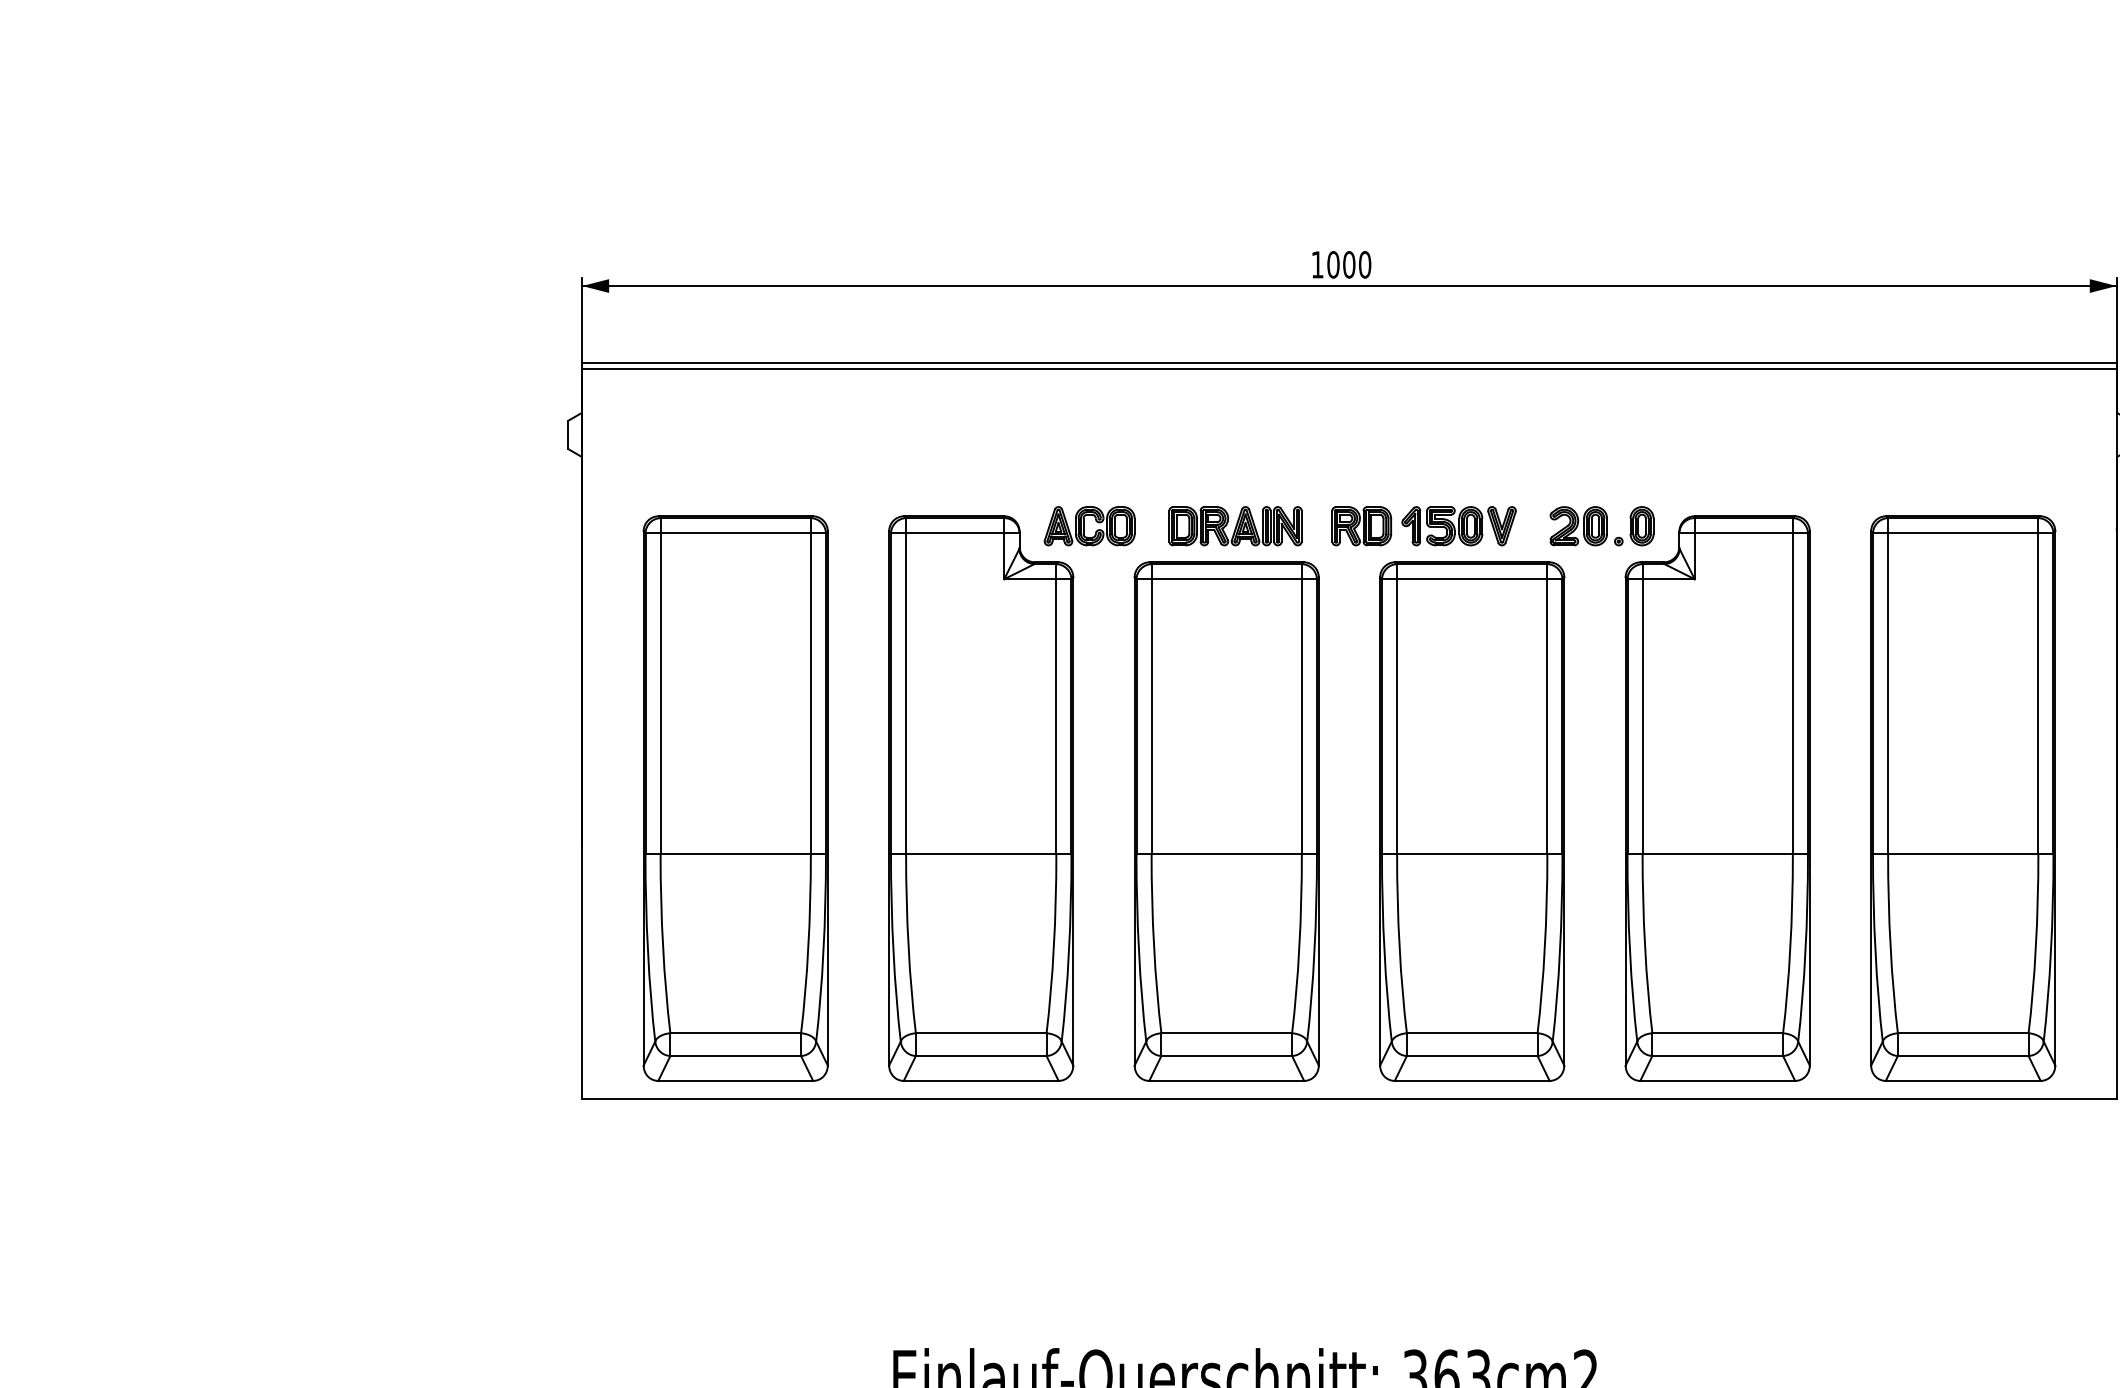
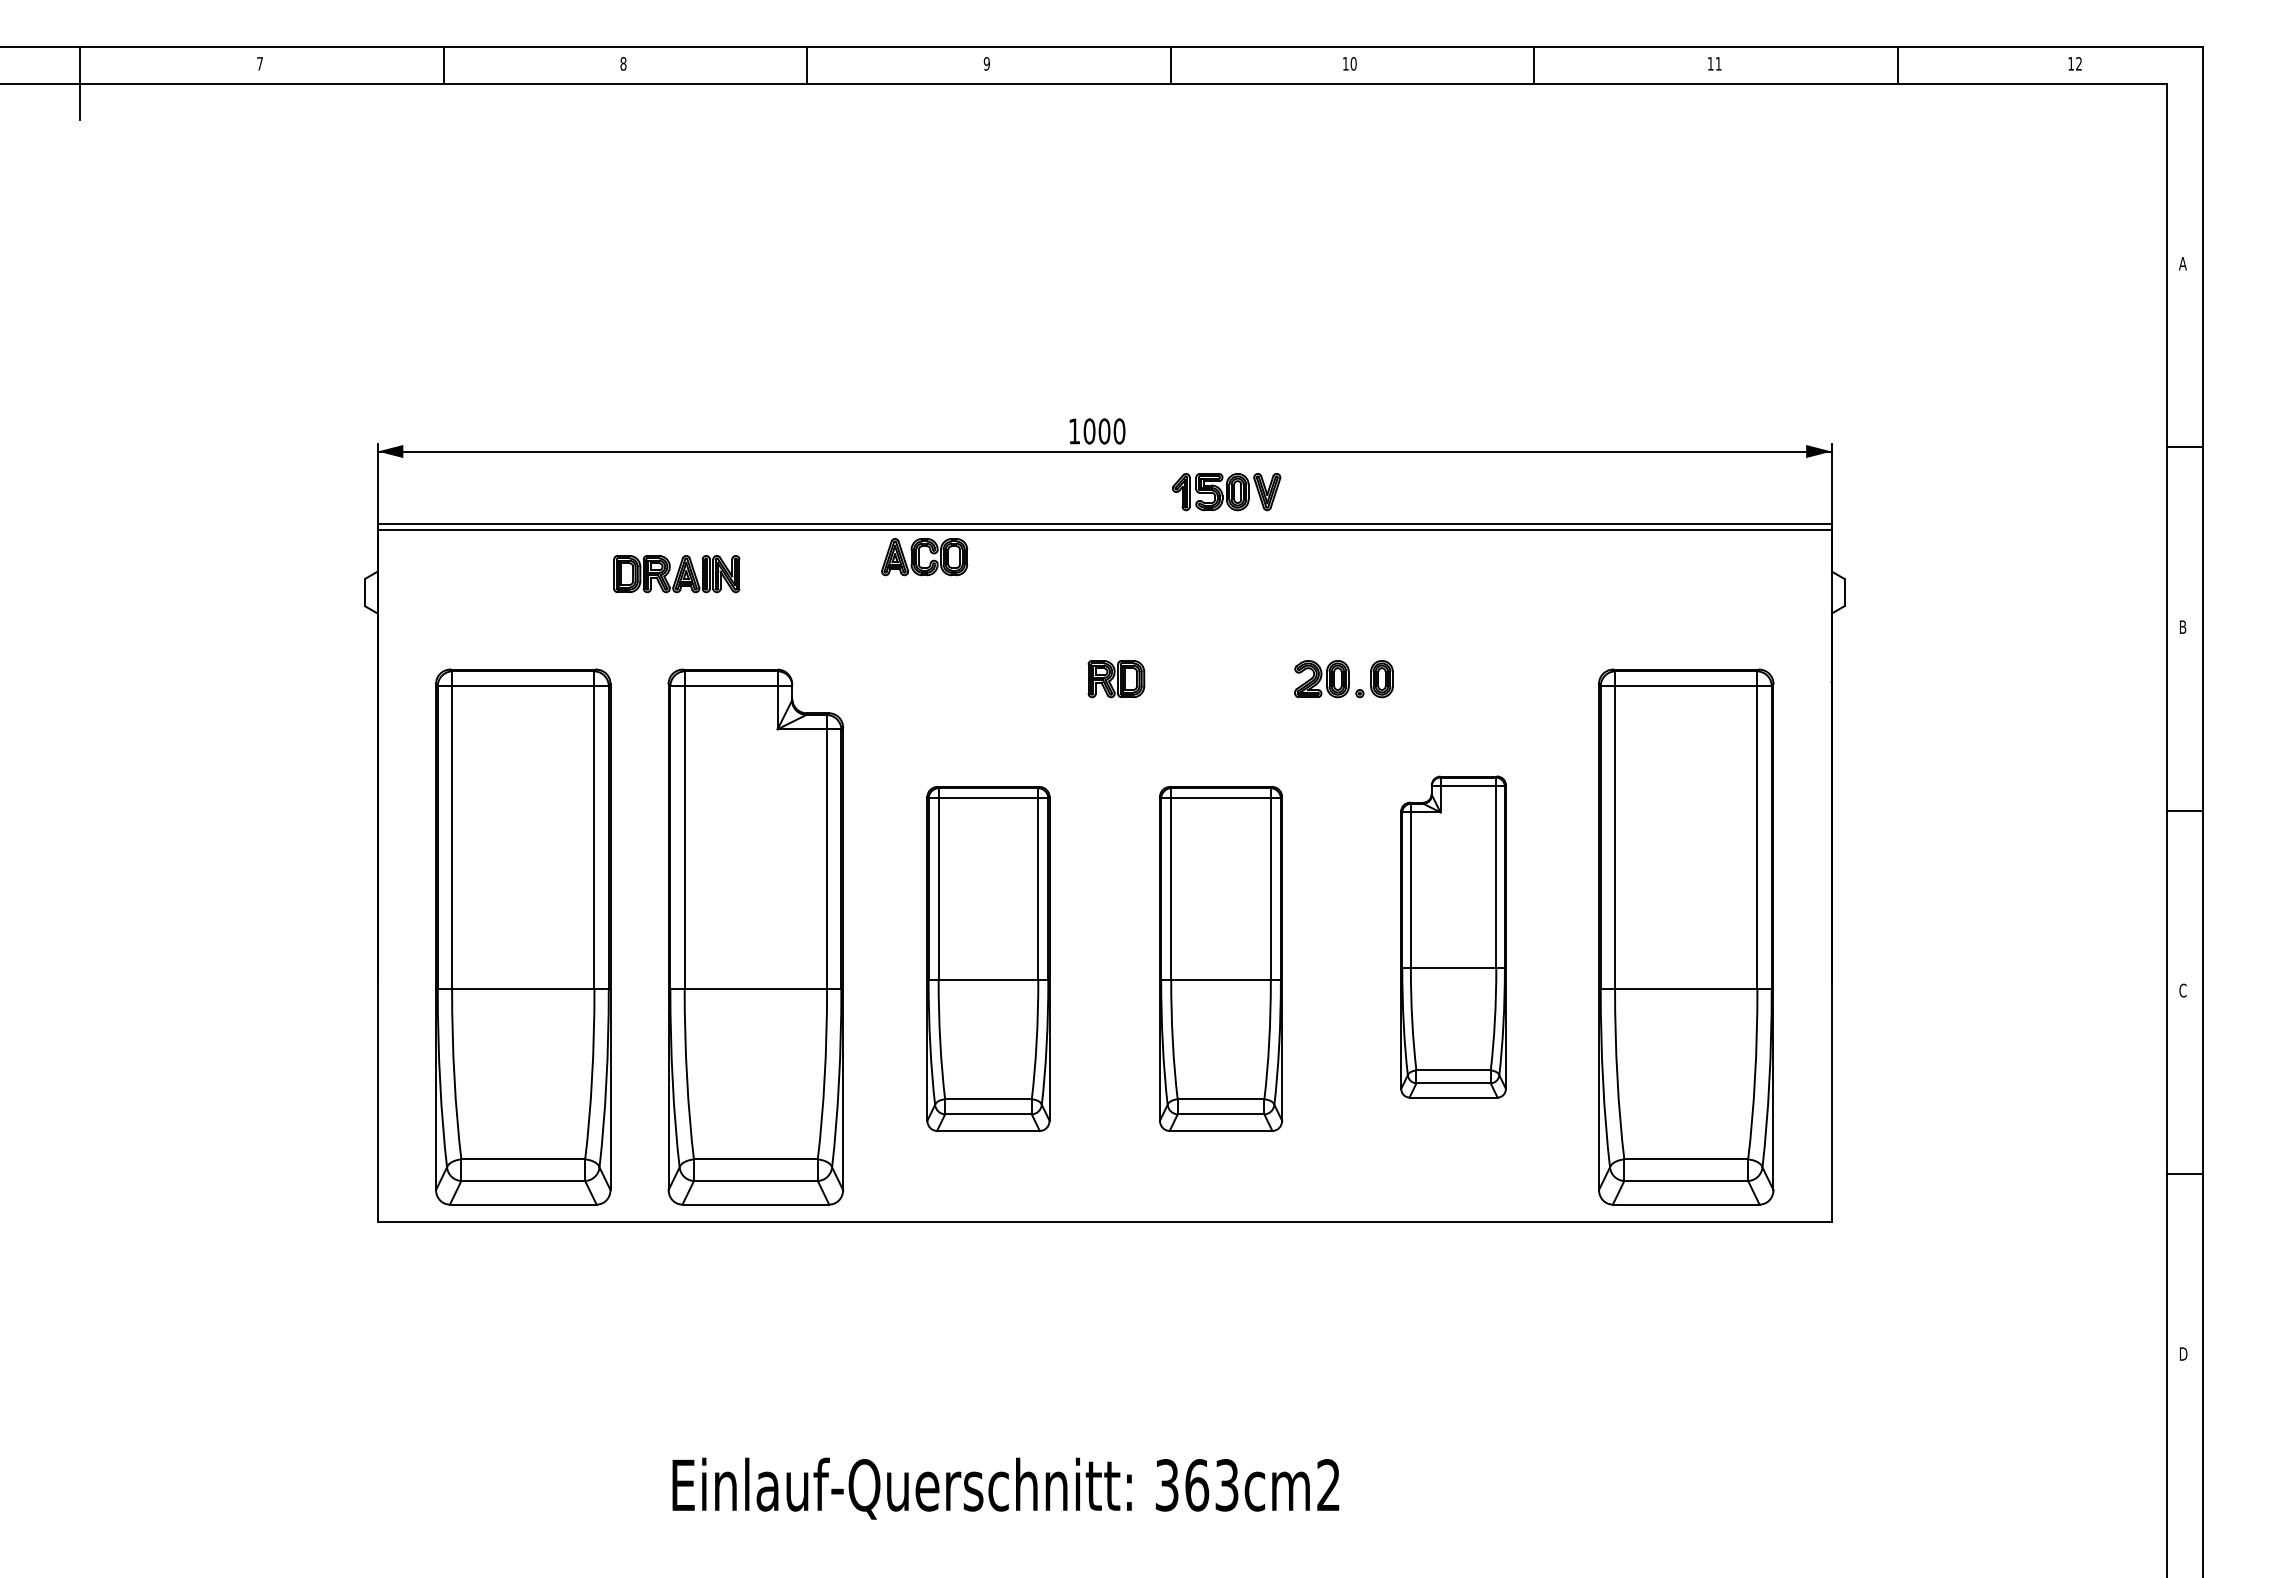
part: (1089, 526) -> (924, 557), moved
part: (1235, 526) -> (676, 574), moved
part: (1458, 526) -> (1226, 492), moved
part: (1717, 797) -> (1453, 936), size x0.6
part: (1226, 821) -> (988, 958), size x0.7
part: (1471, 821) -> (1220, 958), size x0.7

